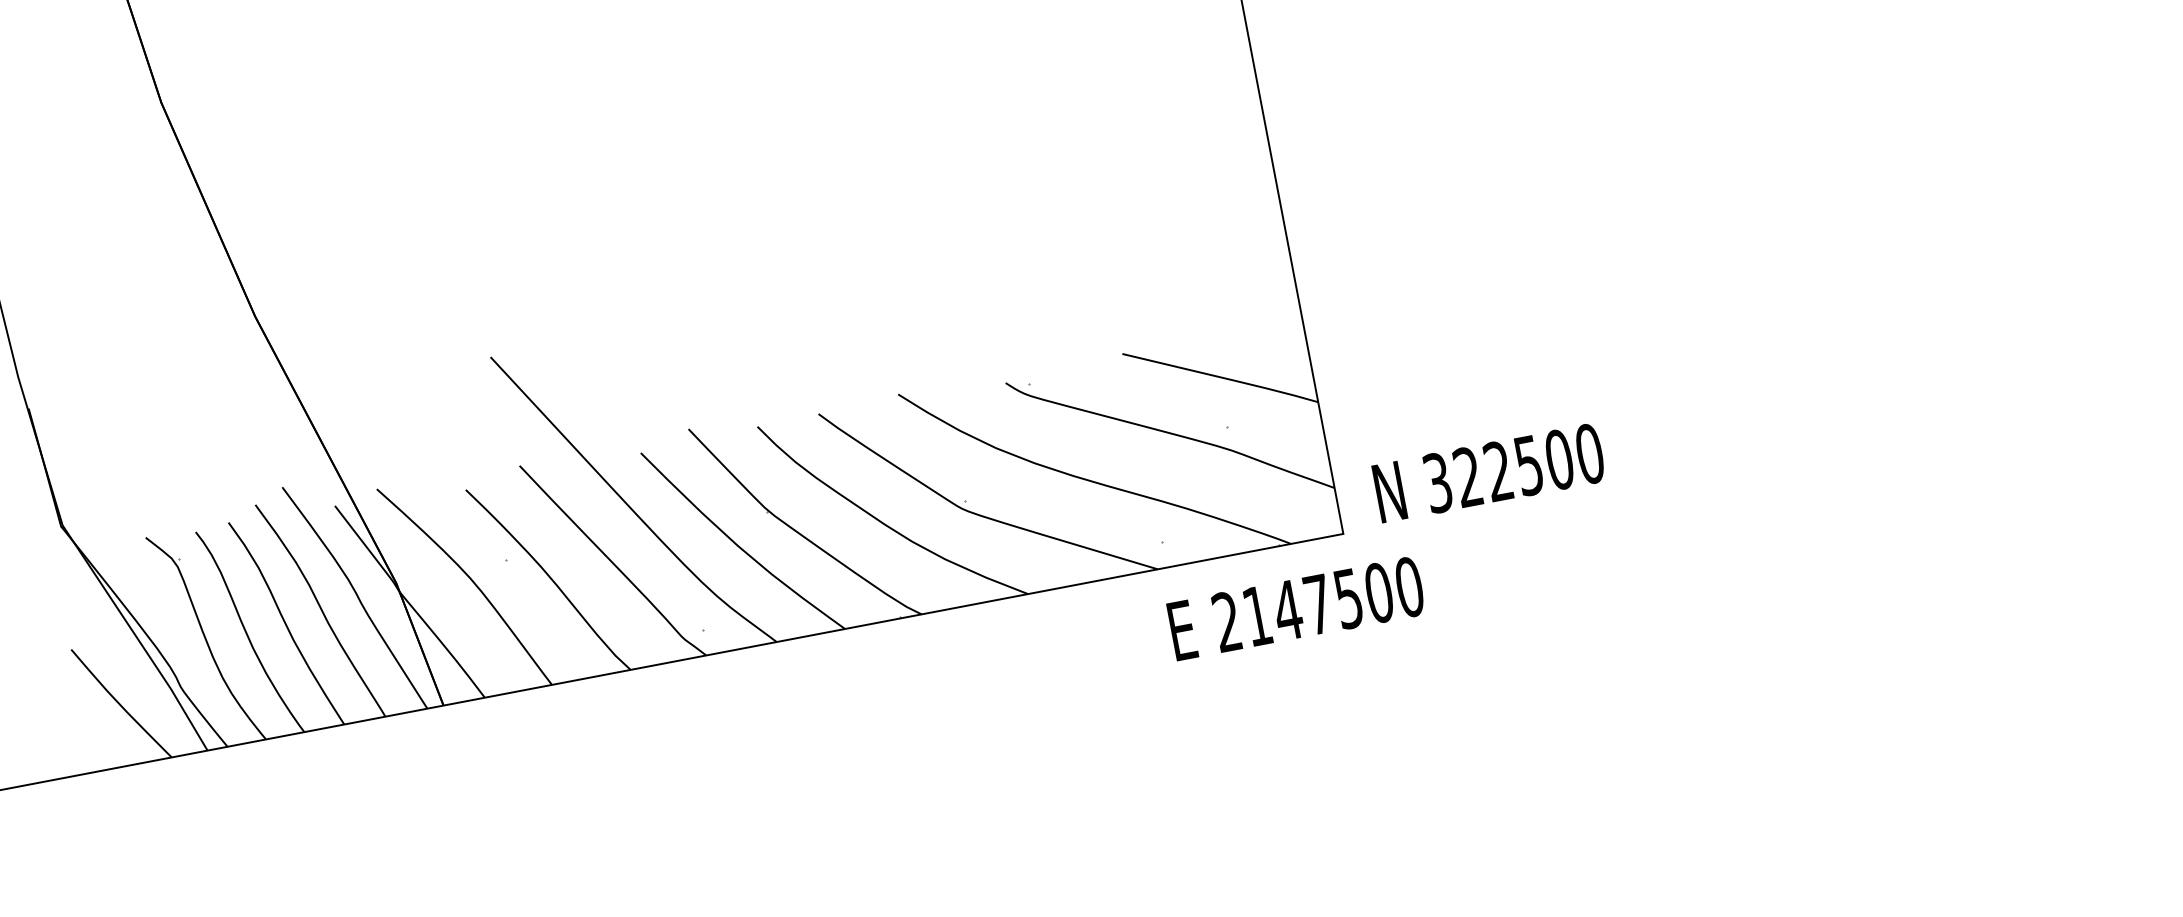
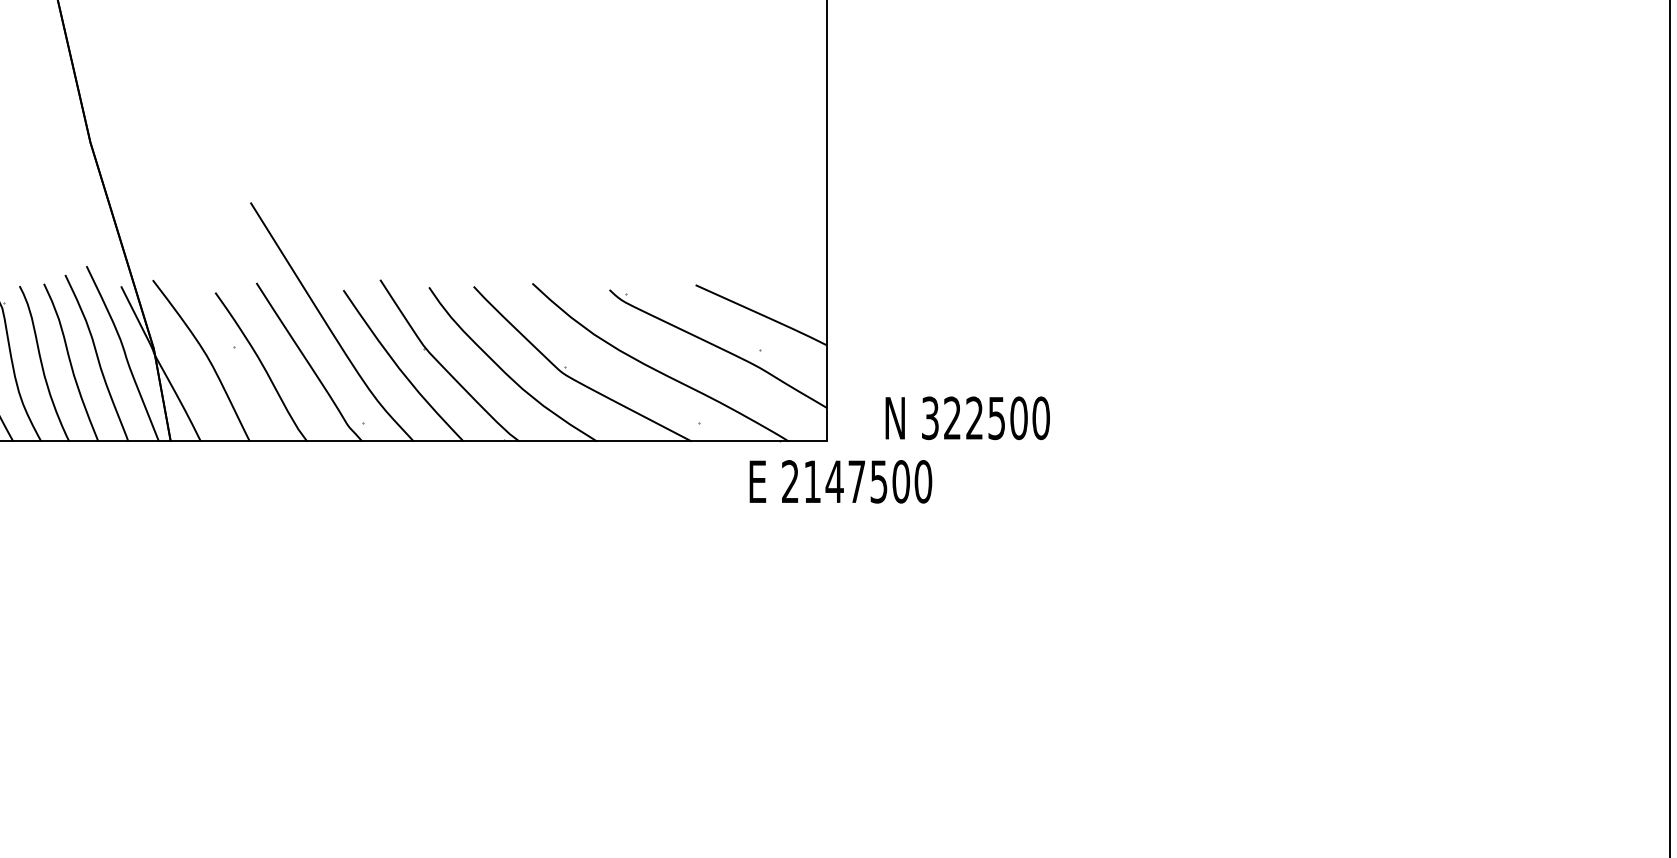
text: (1488, 473) -> (967, 418), moved
text: (1295, 608) -> (840, 481), moved

